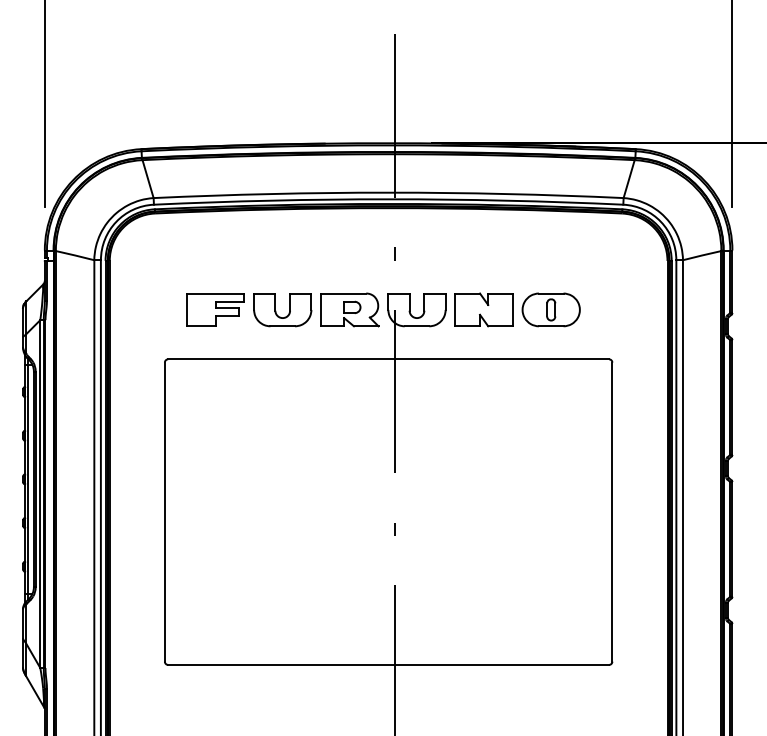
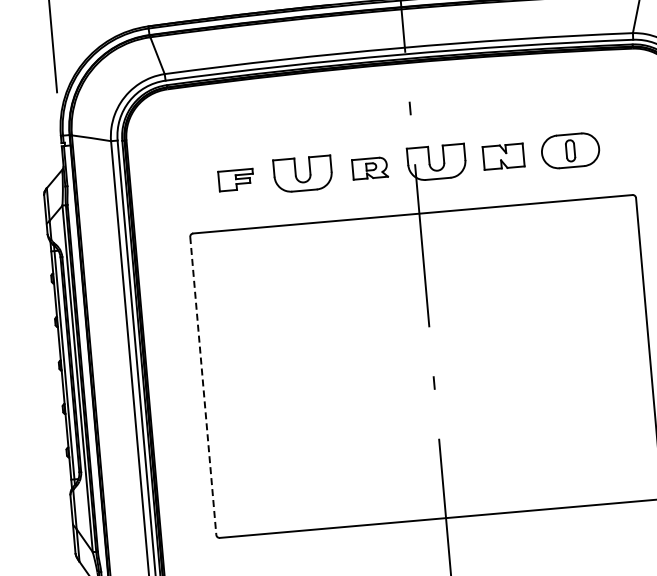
part: (215, 309) -> (236, 179), size x0.6
part: (349, 309) -> (369, 168), size x0.6
part: (483, 309) -> (503, 156), size x0.7
line: (164, 512) -> (202, 386), solid -> dashed

